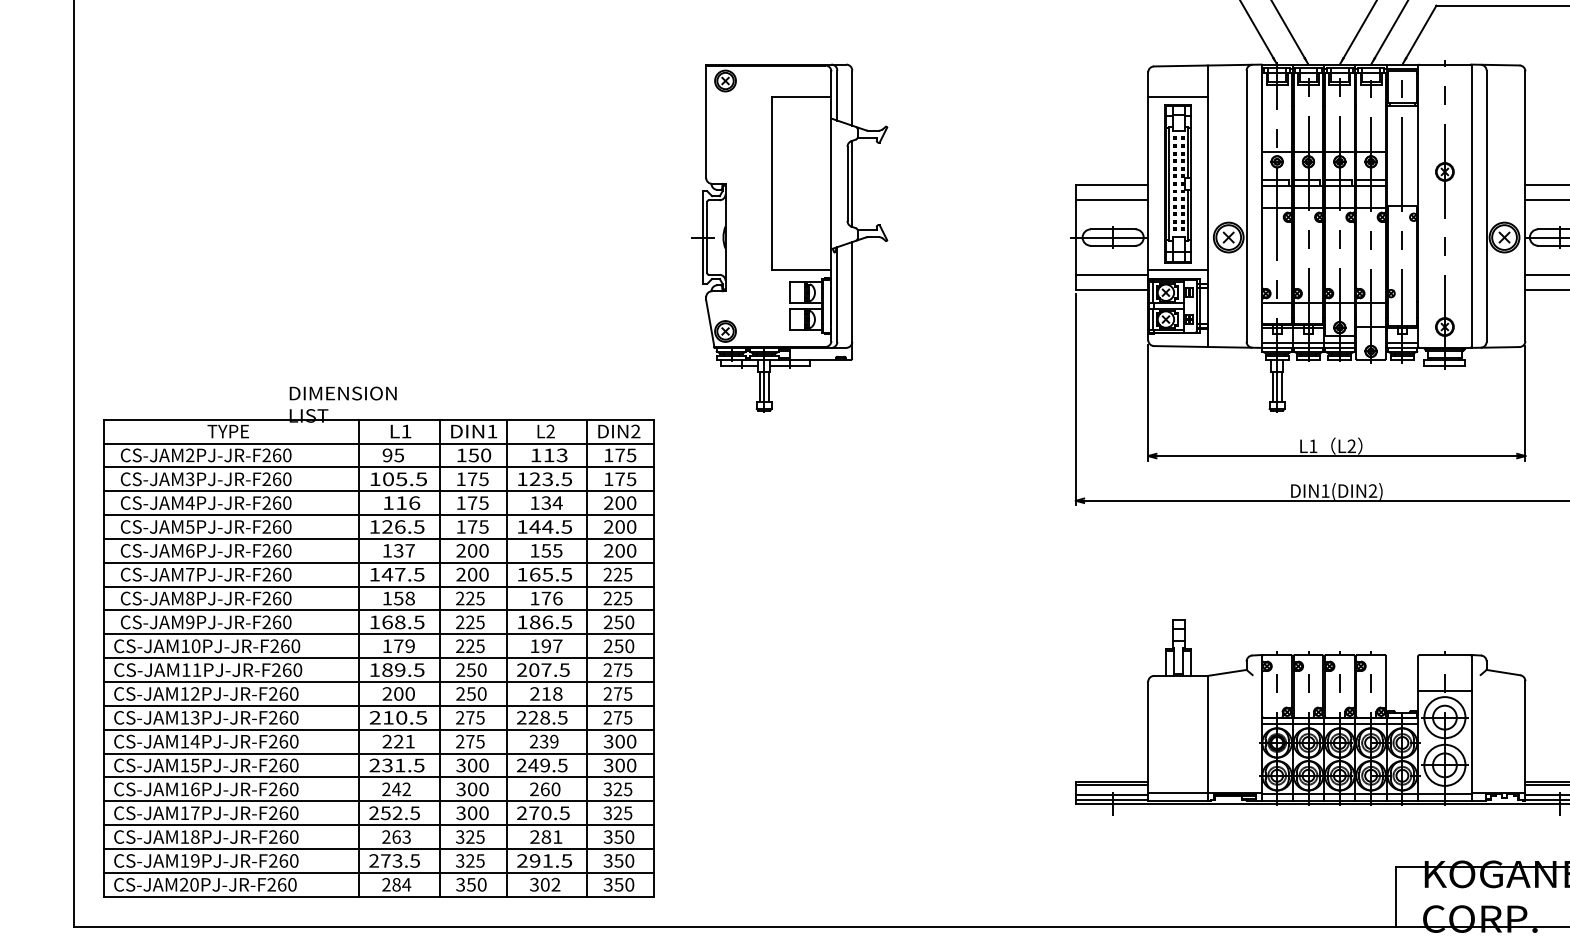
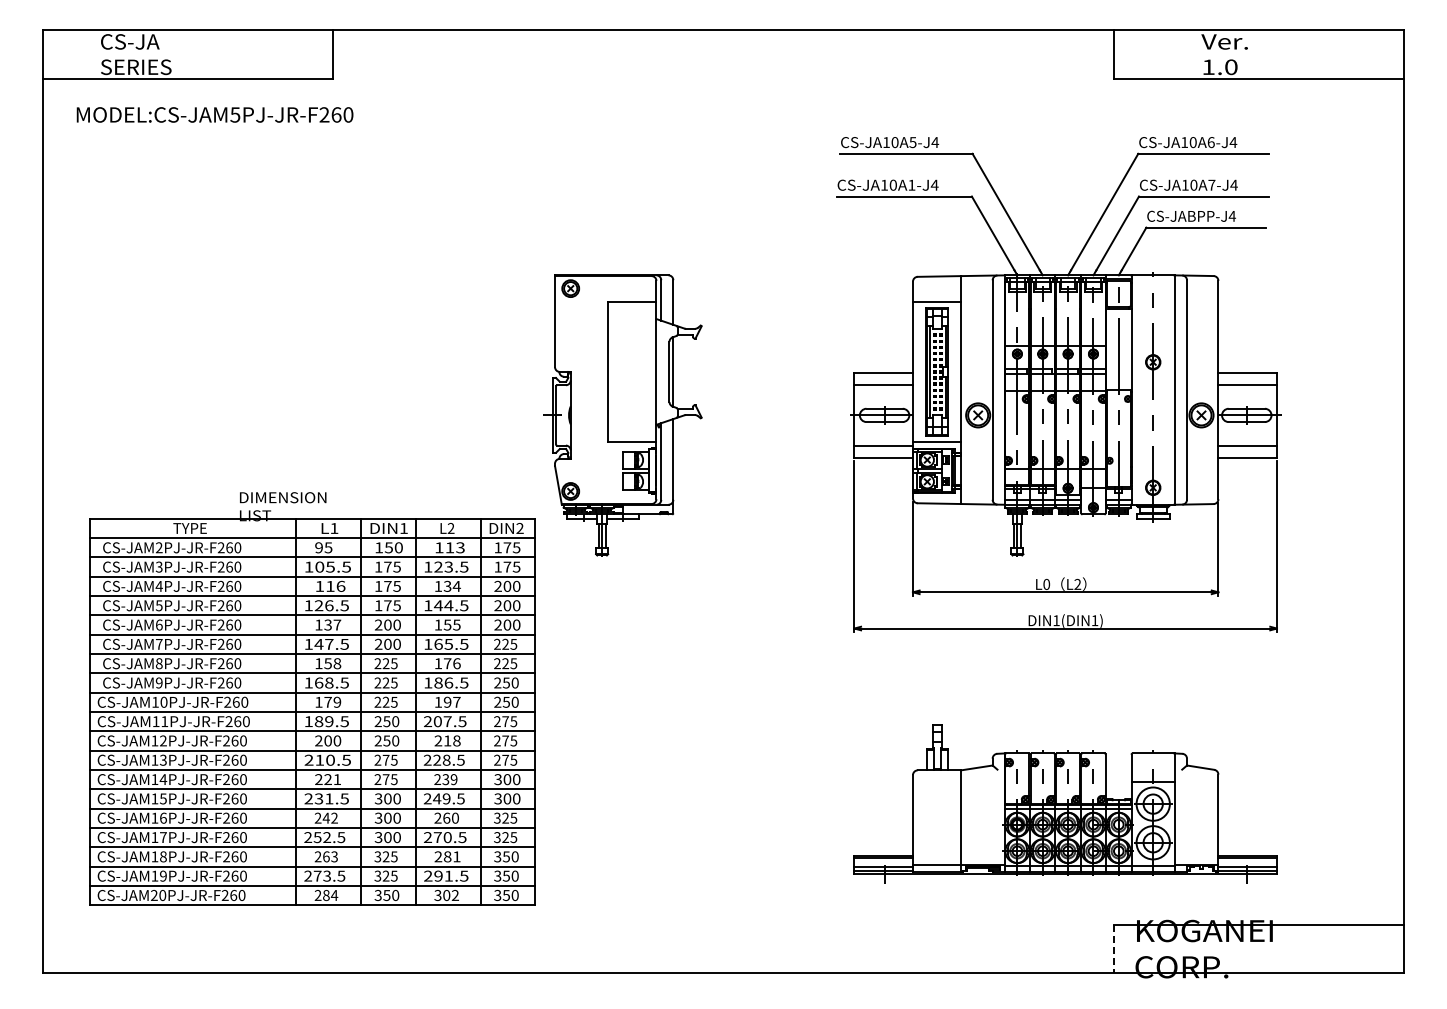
text: (1313, 445) -> (1046, 583), L1 -> L0
text: (1372, 490) -> (1094, 620), DIN1(DIN2) -> DIN1(DIN1)
part: (379, 641) -> (312, 698), moved
line: (1395, 897) -> (1113, 949), solid -> dashed

